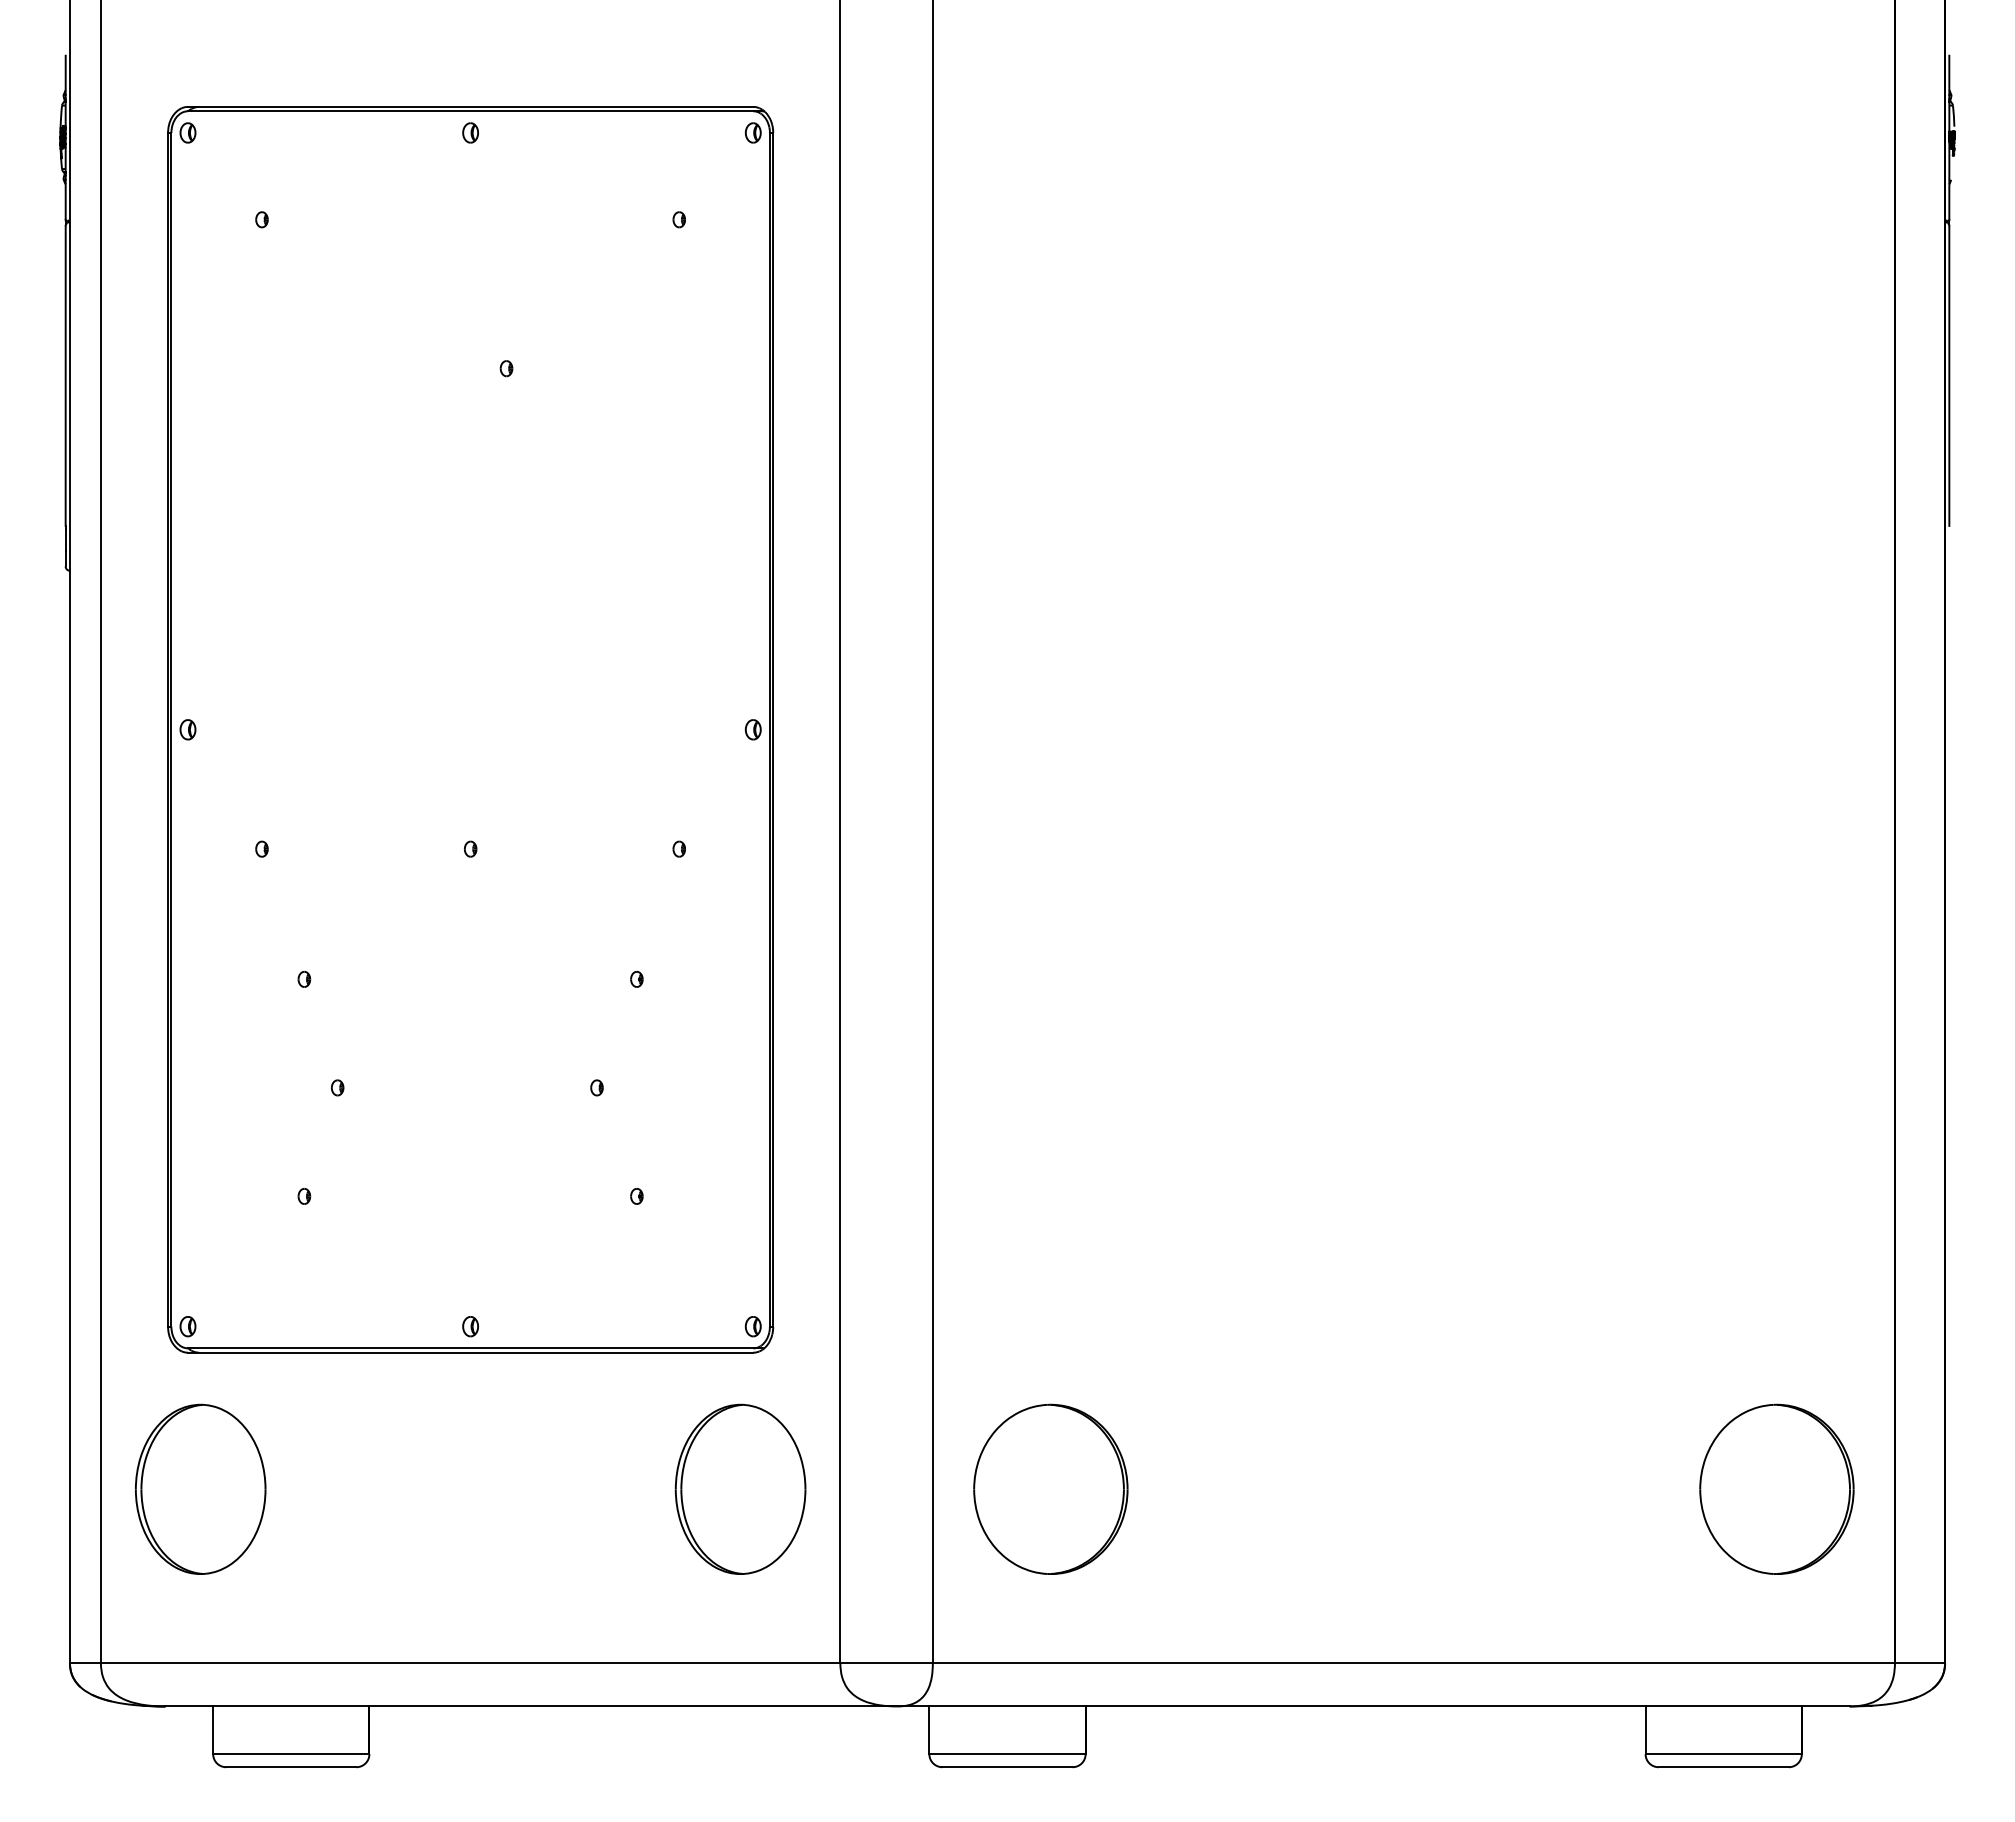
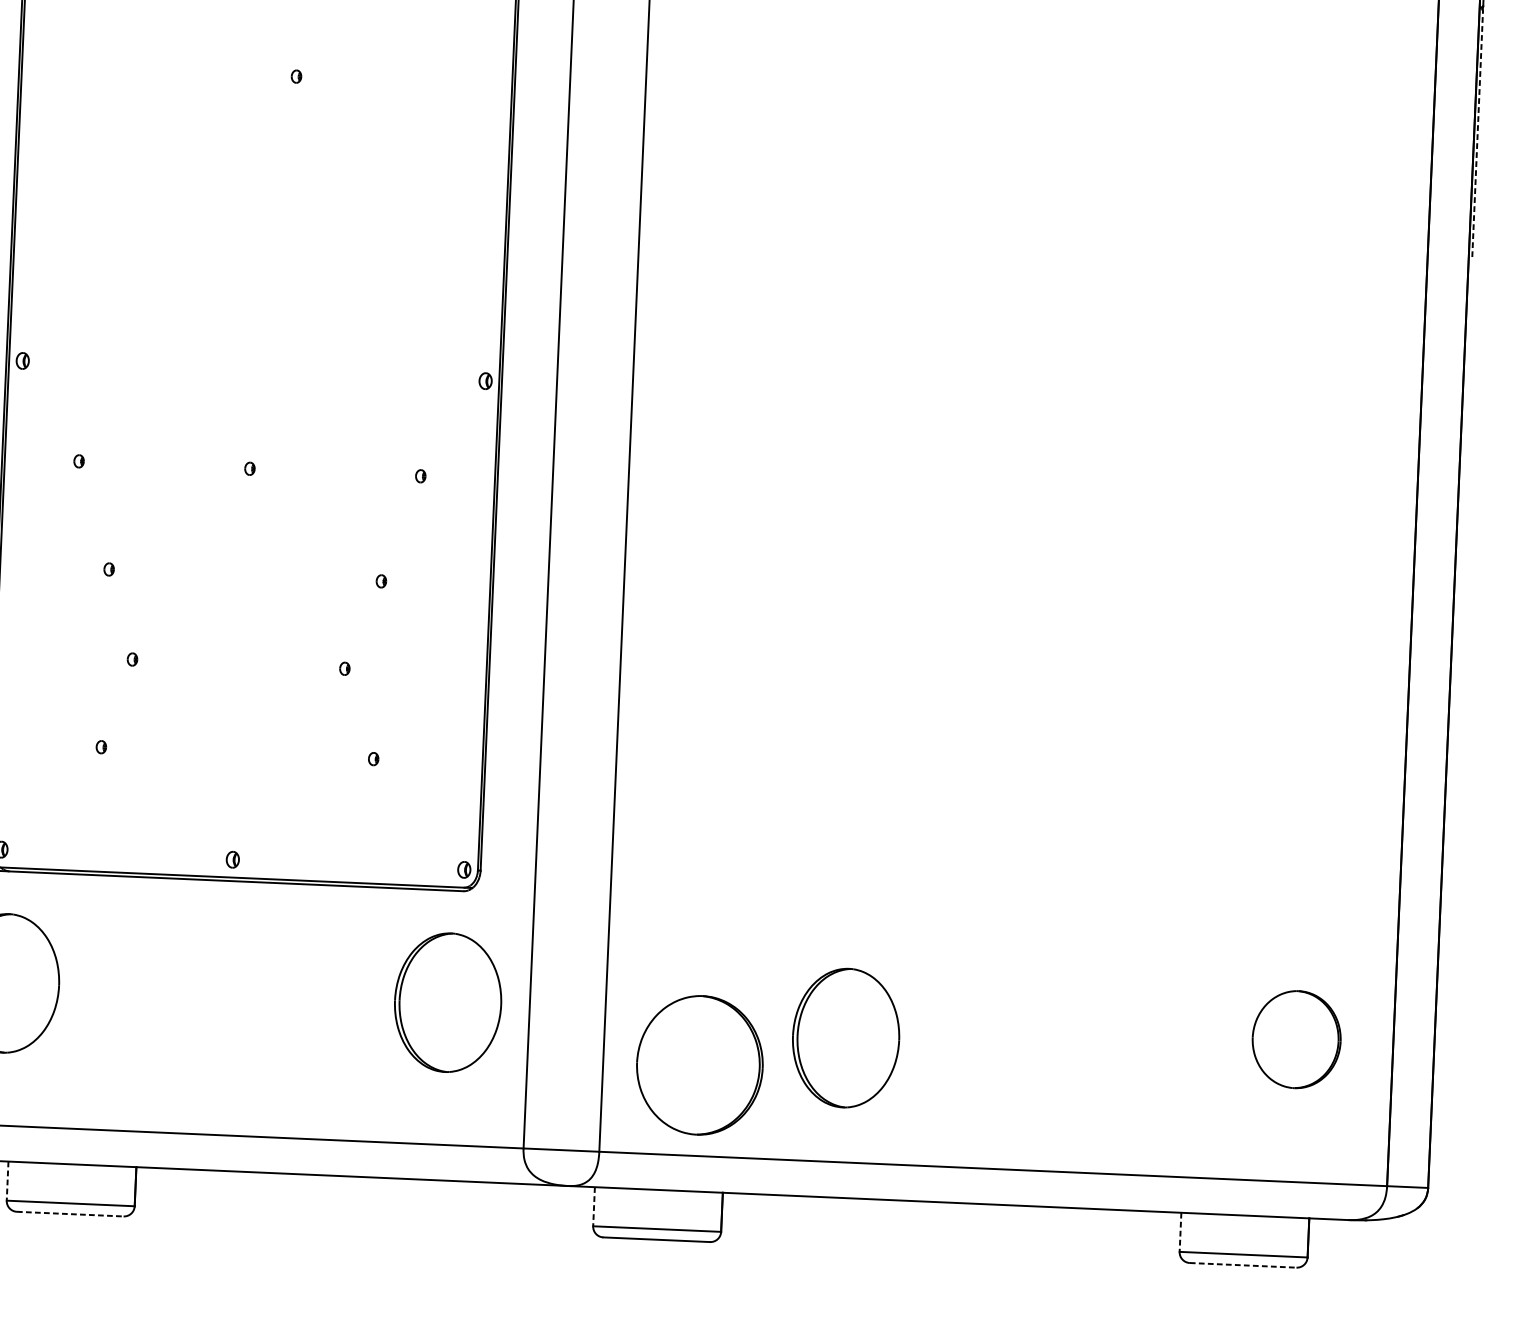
line: (1949, 376) -> (1477, 134), solid -> dashed
part: (1050, 1488) -> (699, 1064), moved
part: (1776, 1488) -> (1296, 1039), size x0.7
part: (1227, 1510) -> (846, 1037), added
line: (213, 1730) -> (7, 1181), solid -> dashed
line: (929, 1730) -> (594, 1206), solid -> dashed
line: (1645, 1730) -> (1180, 1232), solid -> dashed
line: (291, 1767) -> (70, 1214), solid -> dashed
line: (1724, 1767) -> (1243, 1265), solid -> dashed

